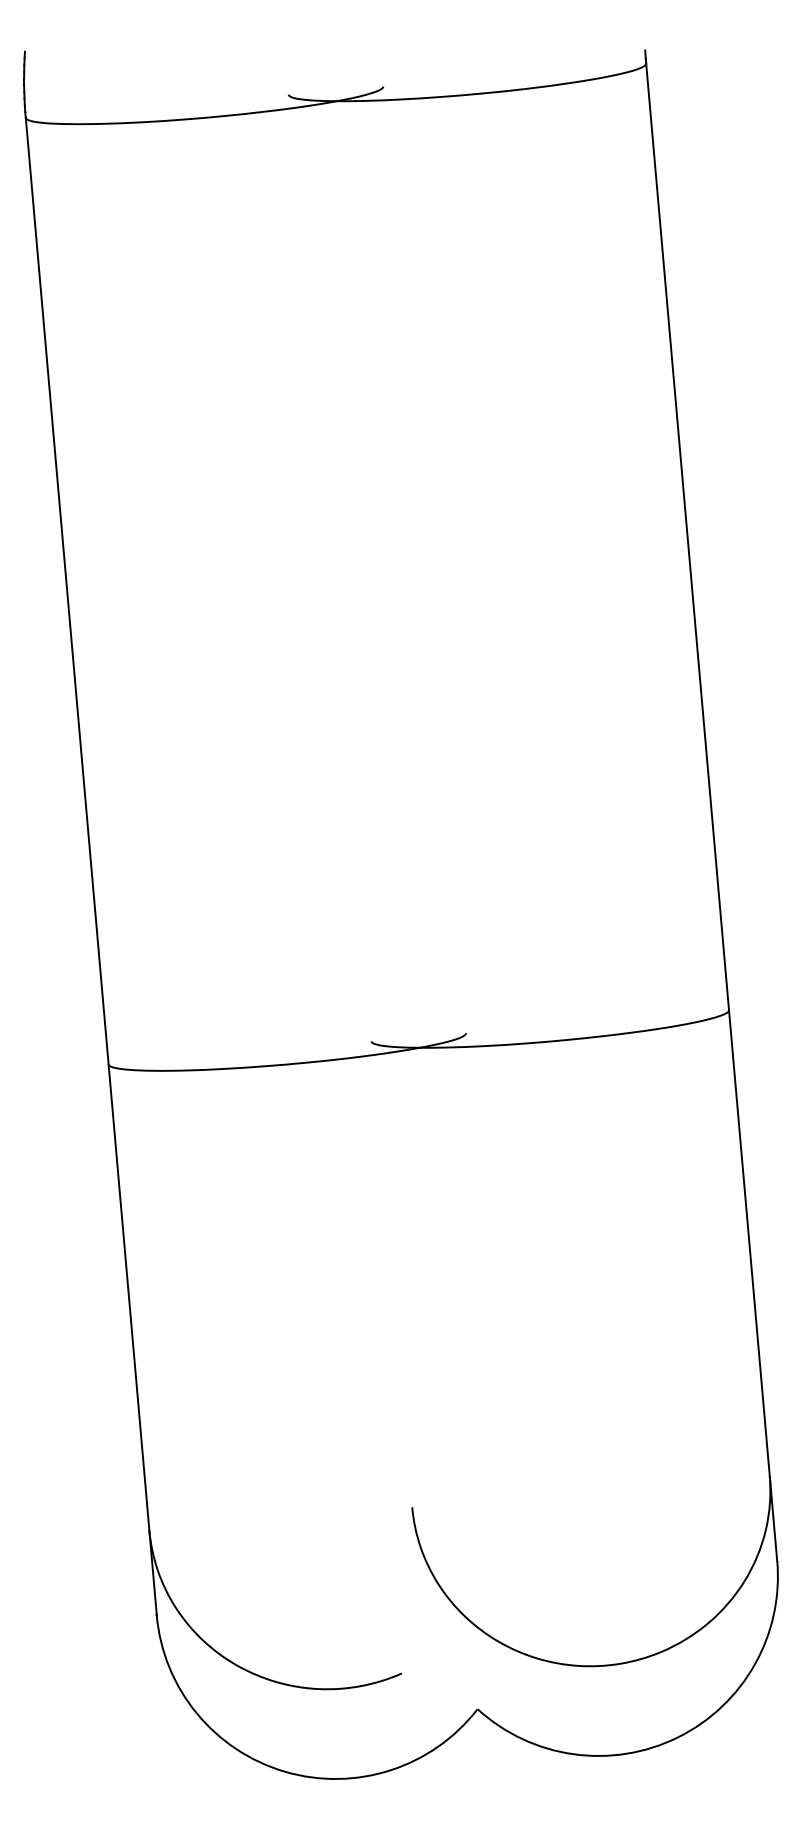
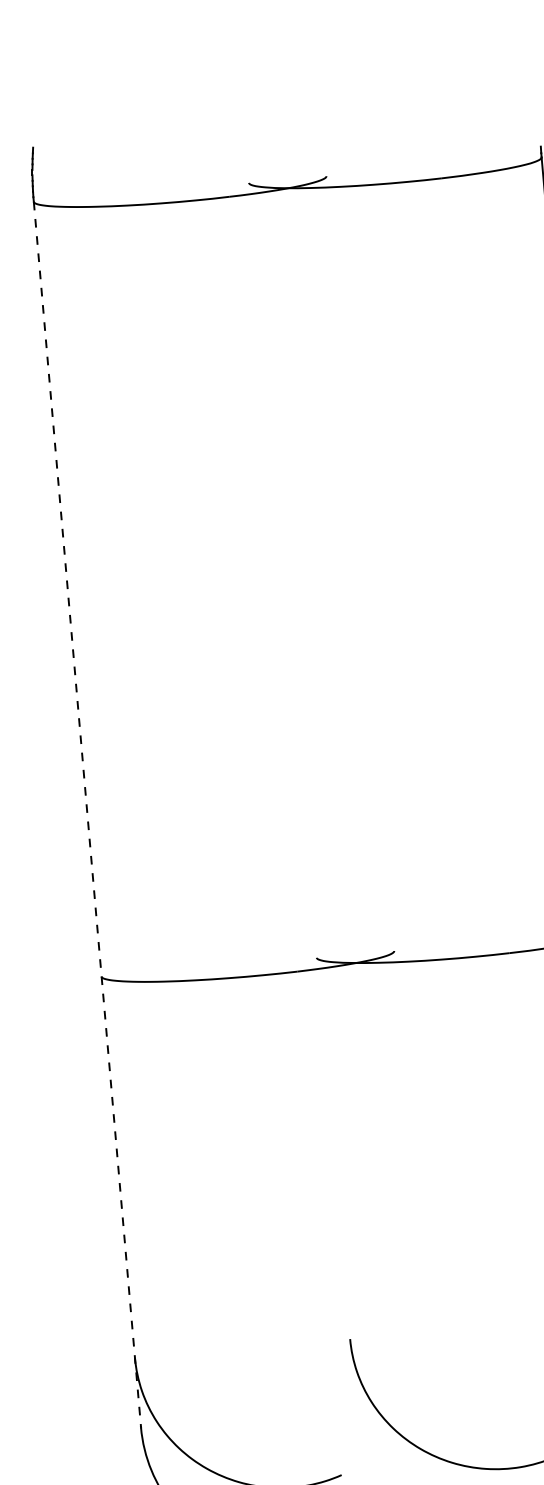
line: (91, 866) -> (87, 814), solid -> dashed

